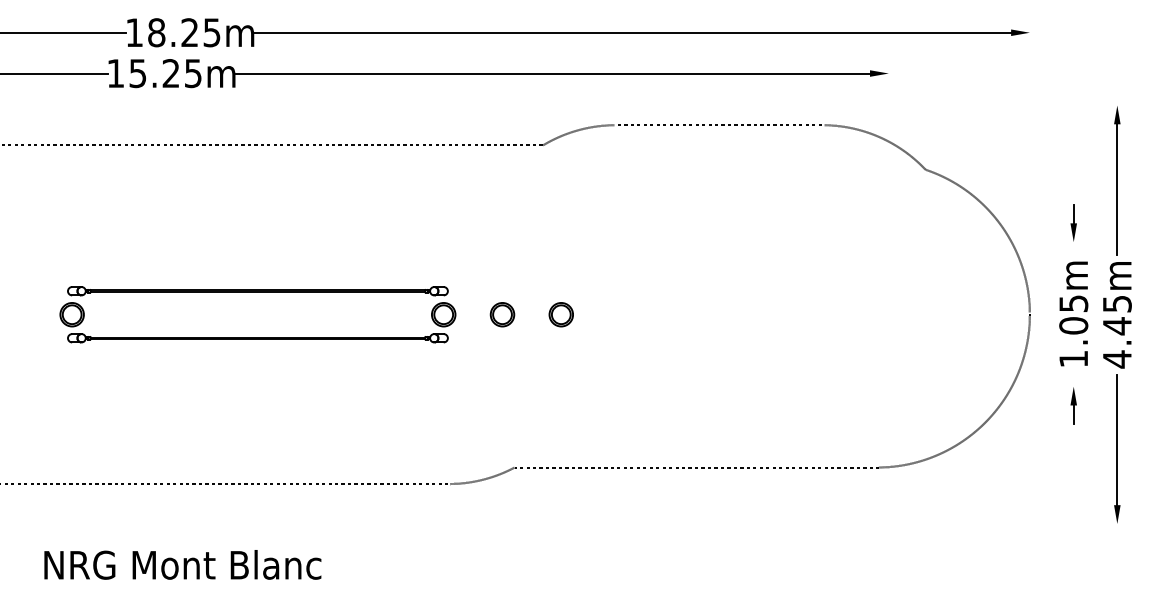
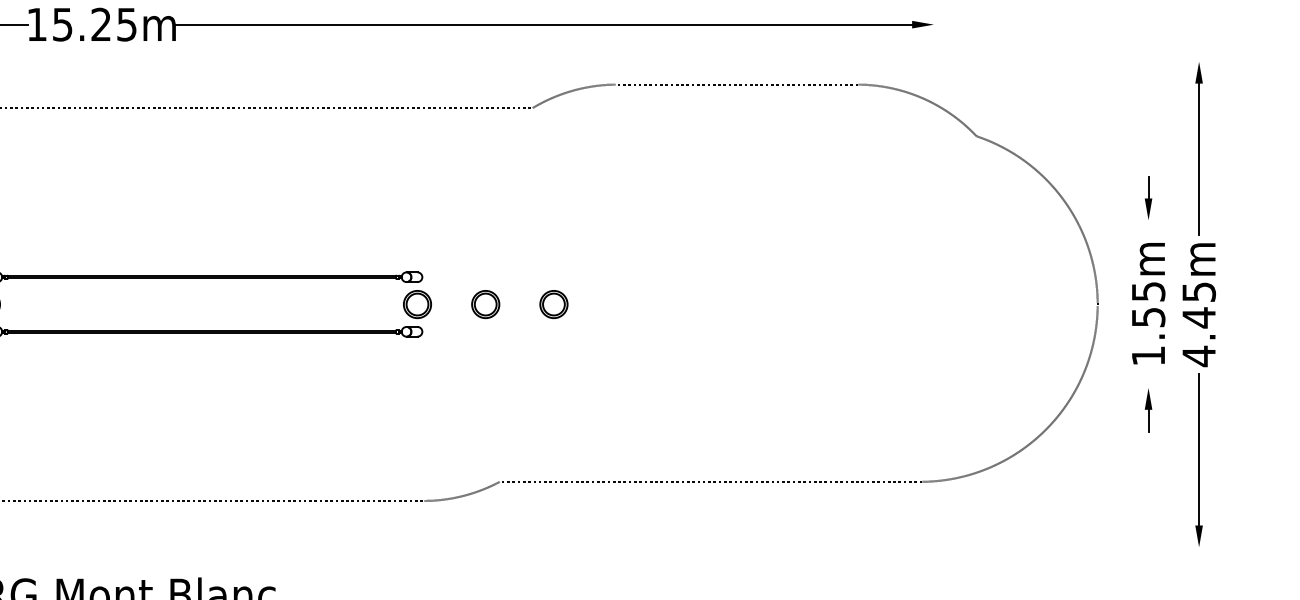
text: (1073, 325) -> (1148, 317), 1.05m -> 1.55m

